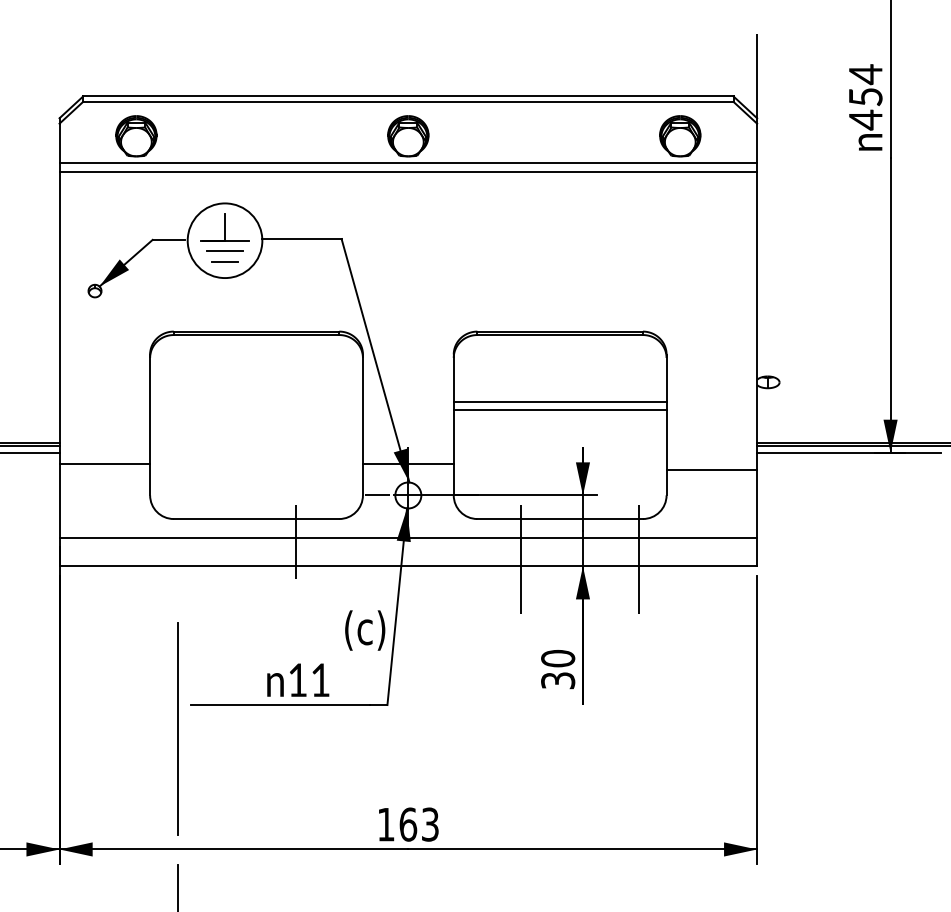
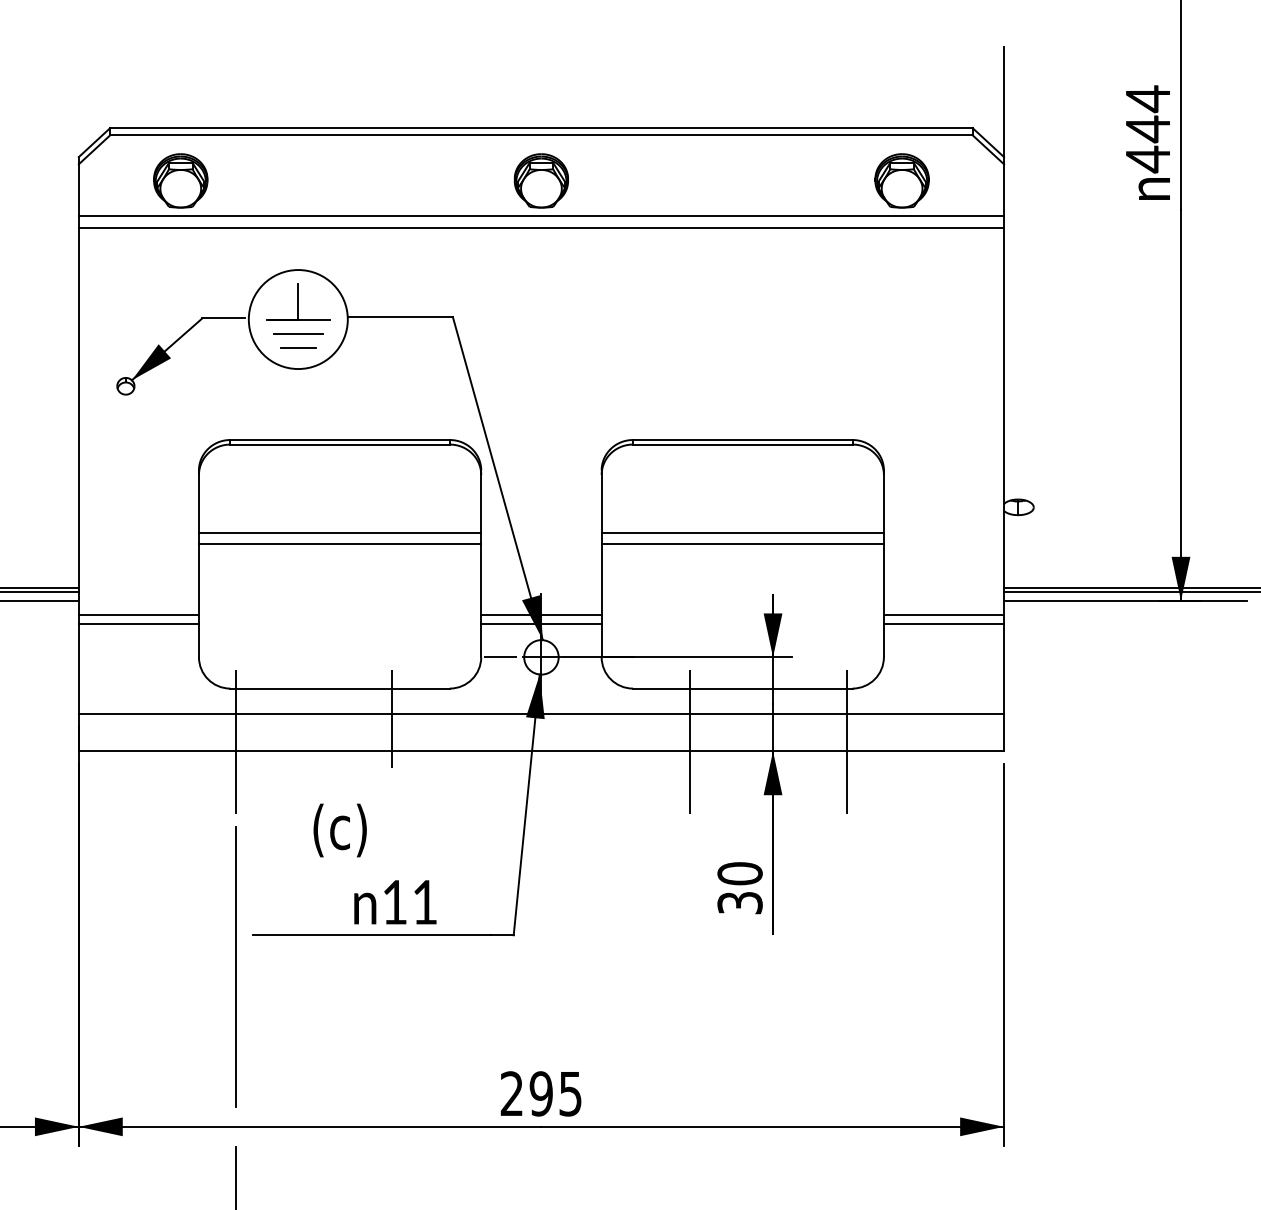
text: (866, 97) -> (1148, 129), 454 -> 444
line: (256, 402) -> (339, 533), added
line: (256, 410) -> (339, 544), added
line: (711, 463) -> (943, 615), added
line: (104, 470) -> (138, 624), added
line: (408, 470) -> (541, 624), added
line: (177, 558) -> (235, 741), added
text: (364, 630) -> (339, 830), moved
text: (407, 824) -> (540, 1093), 163 -> 295

